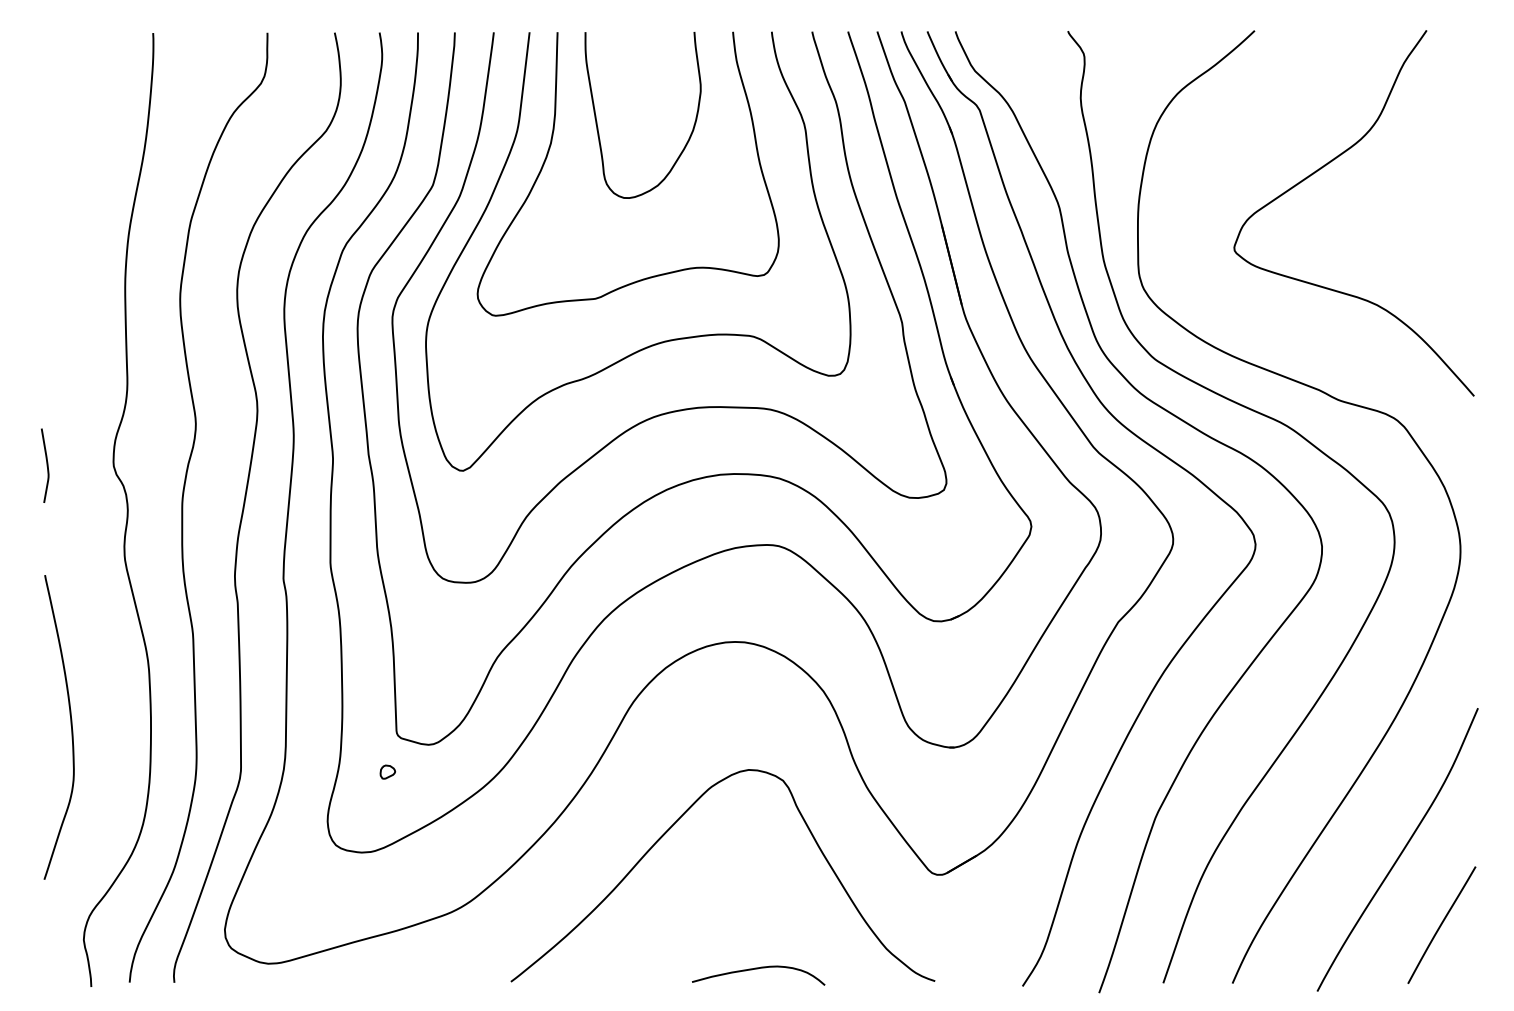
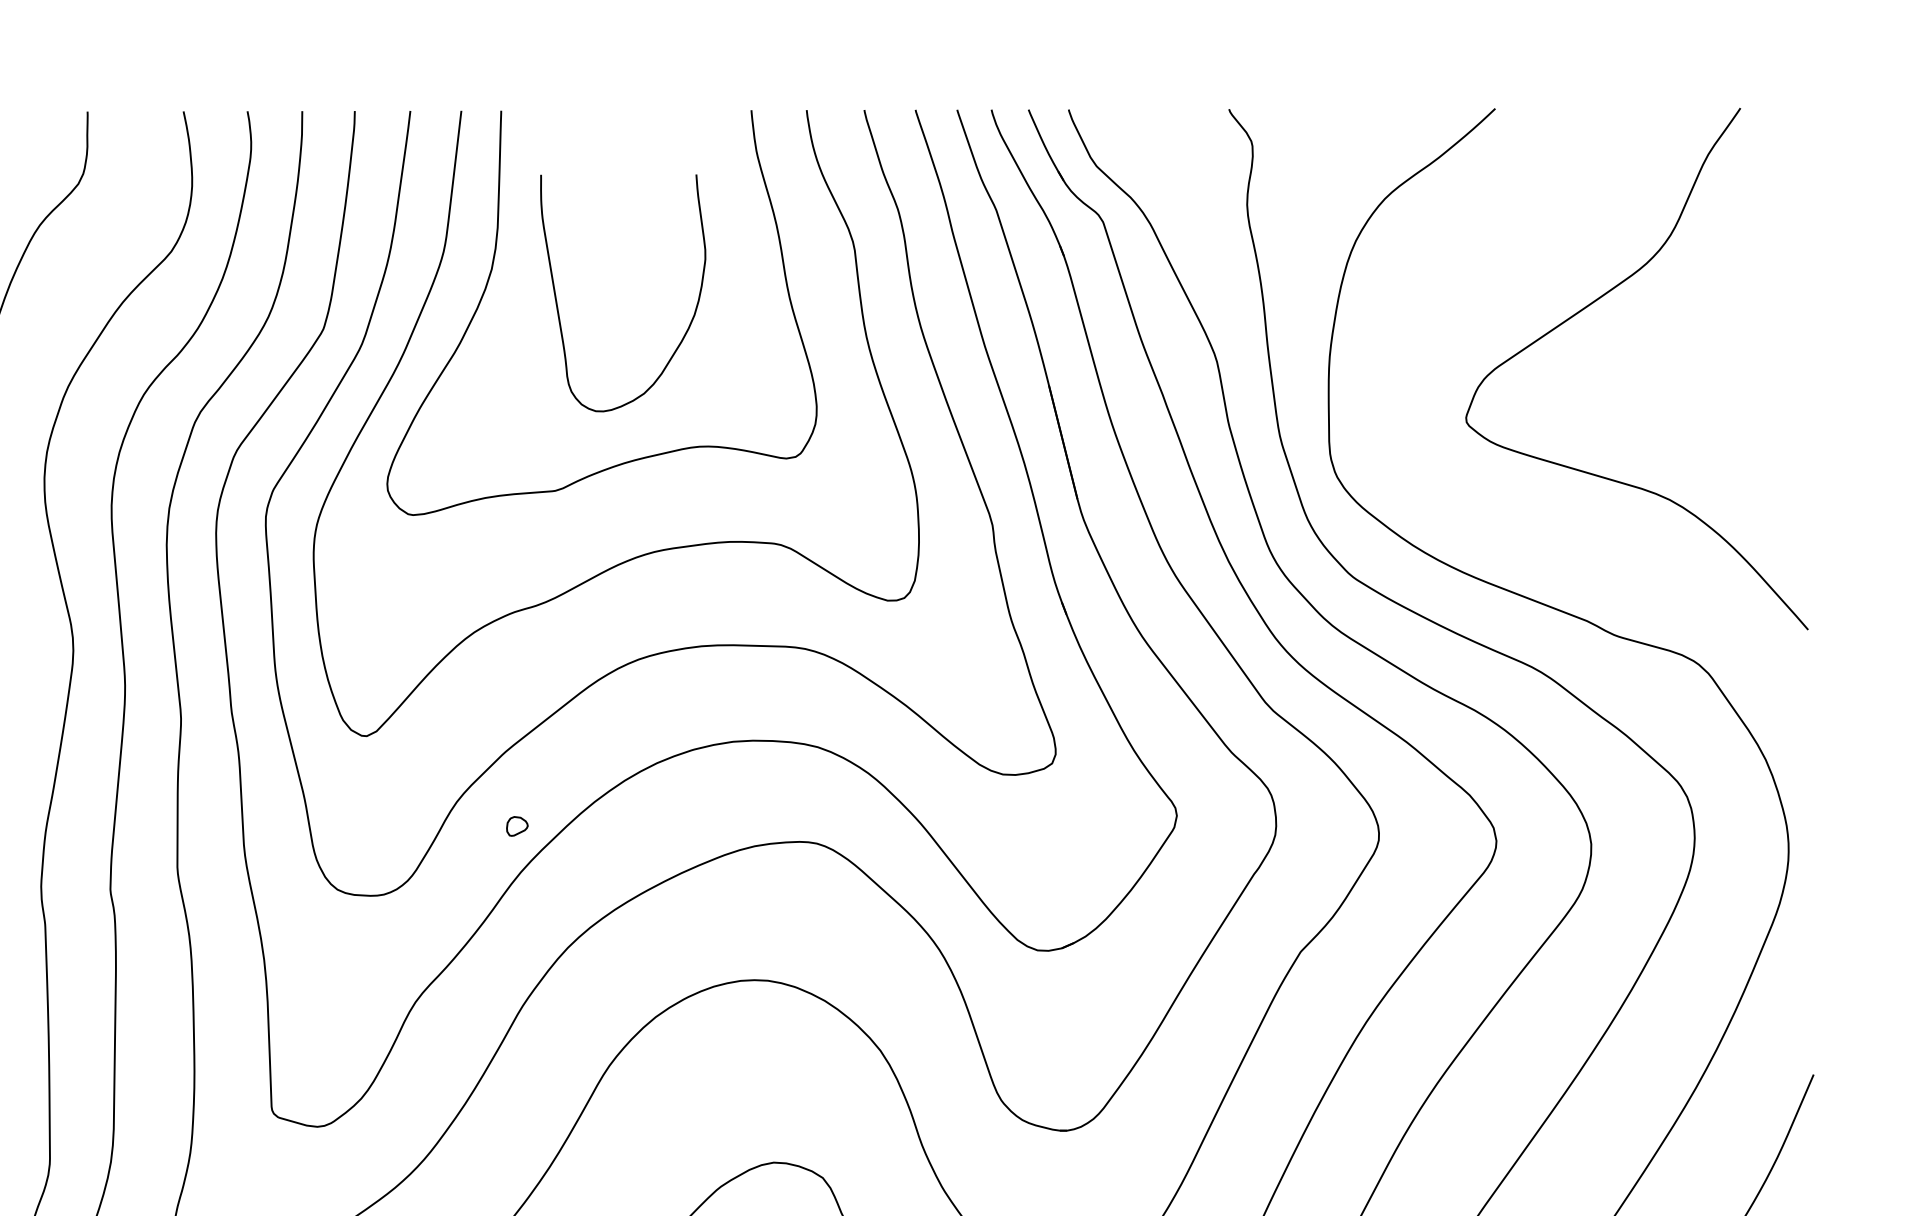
curve: (597, 121) -> (558, 302), moved
part: (387, 771) -> (516, 825), moved

